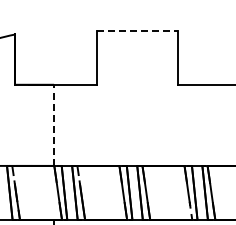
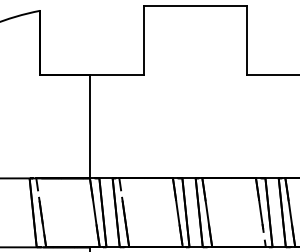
line: (137, 30) -> (196, 5), dashed -> solid
line: (54, 125) -> (90, 126), dashed -> solid

